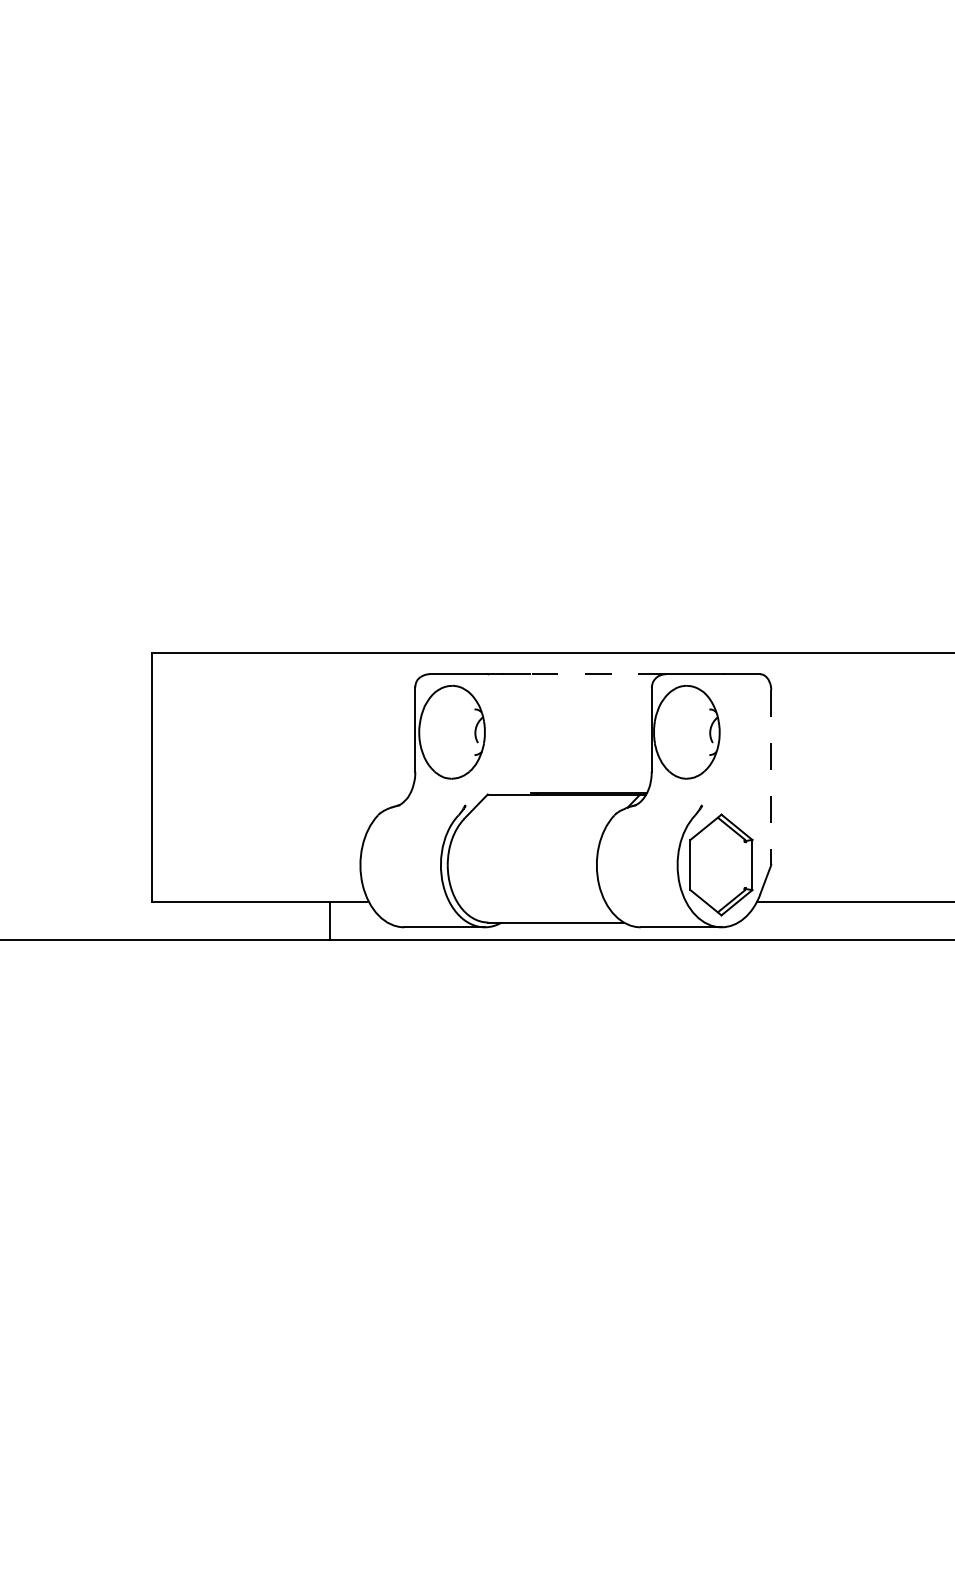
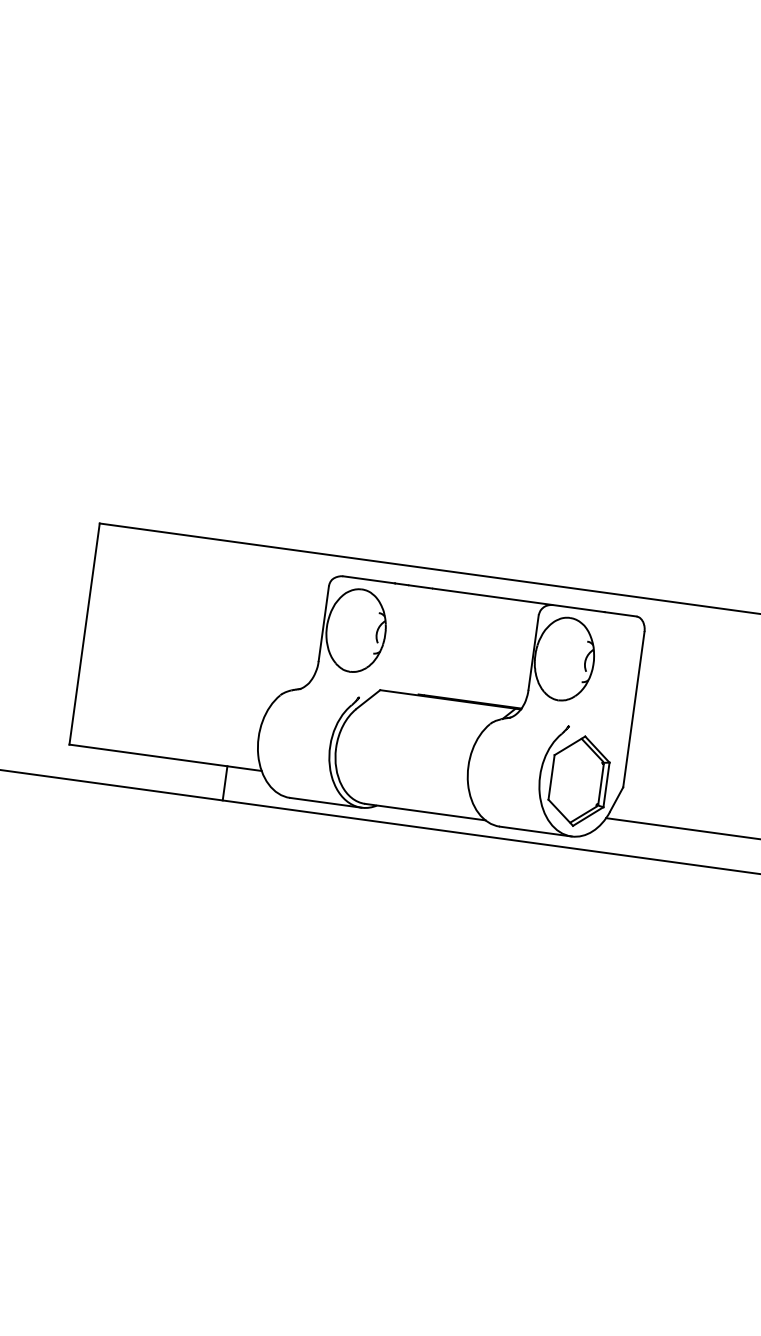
line: (597, 674) -> (492, 597), dashed -> solid
line: (771, 777) -> (634, 709), dashed -> solid
line: (746, 864) -> (601, 783), added

